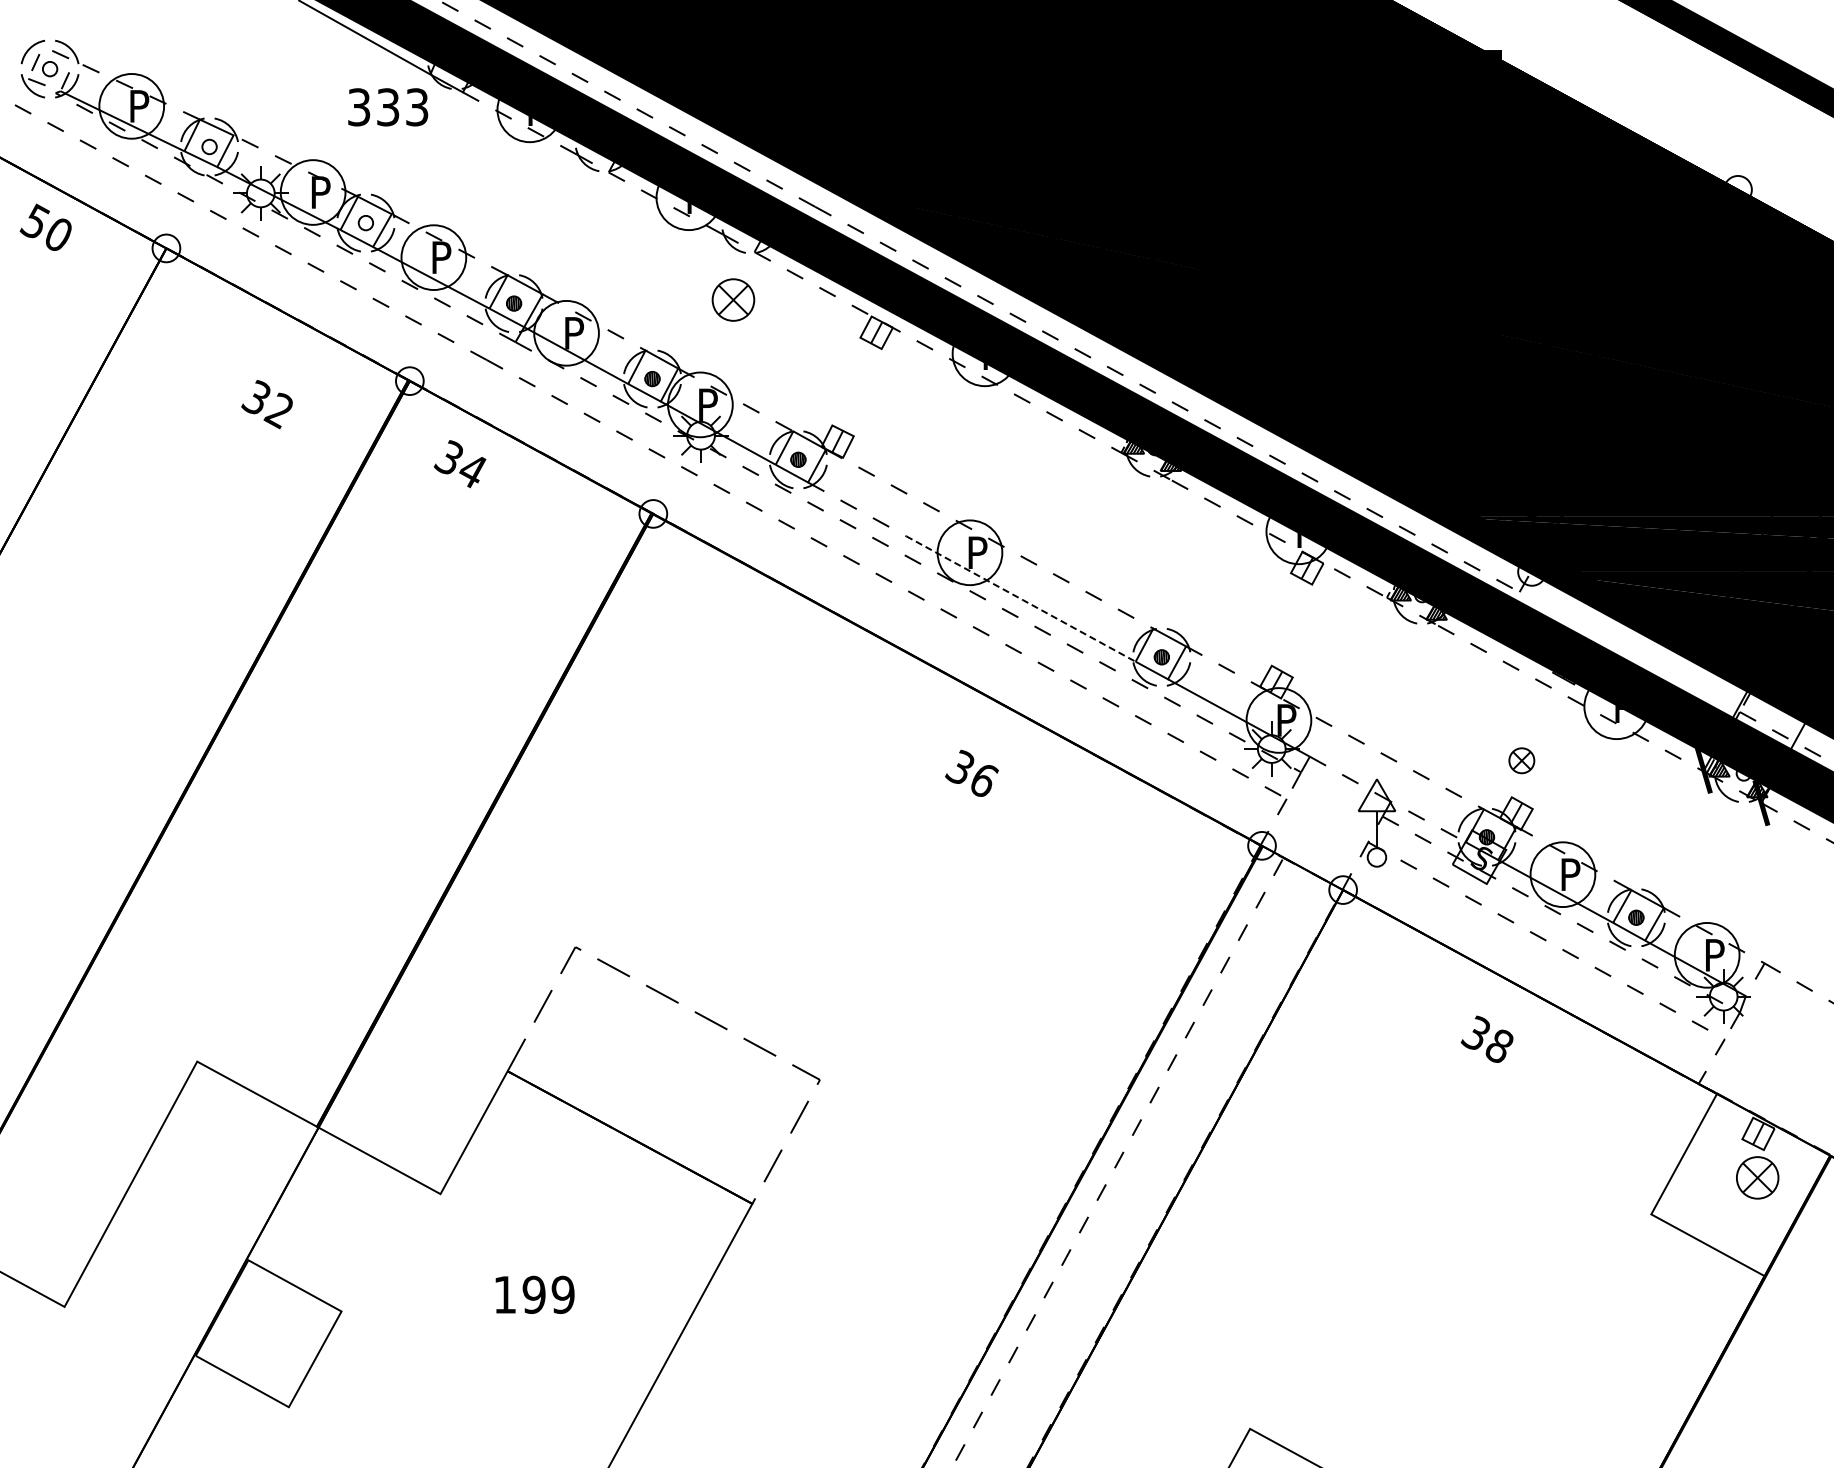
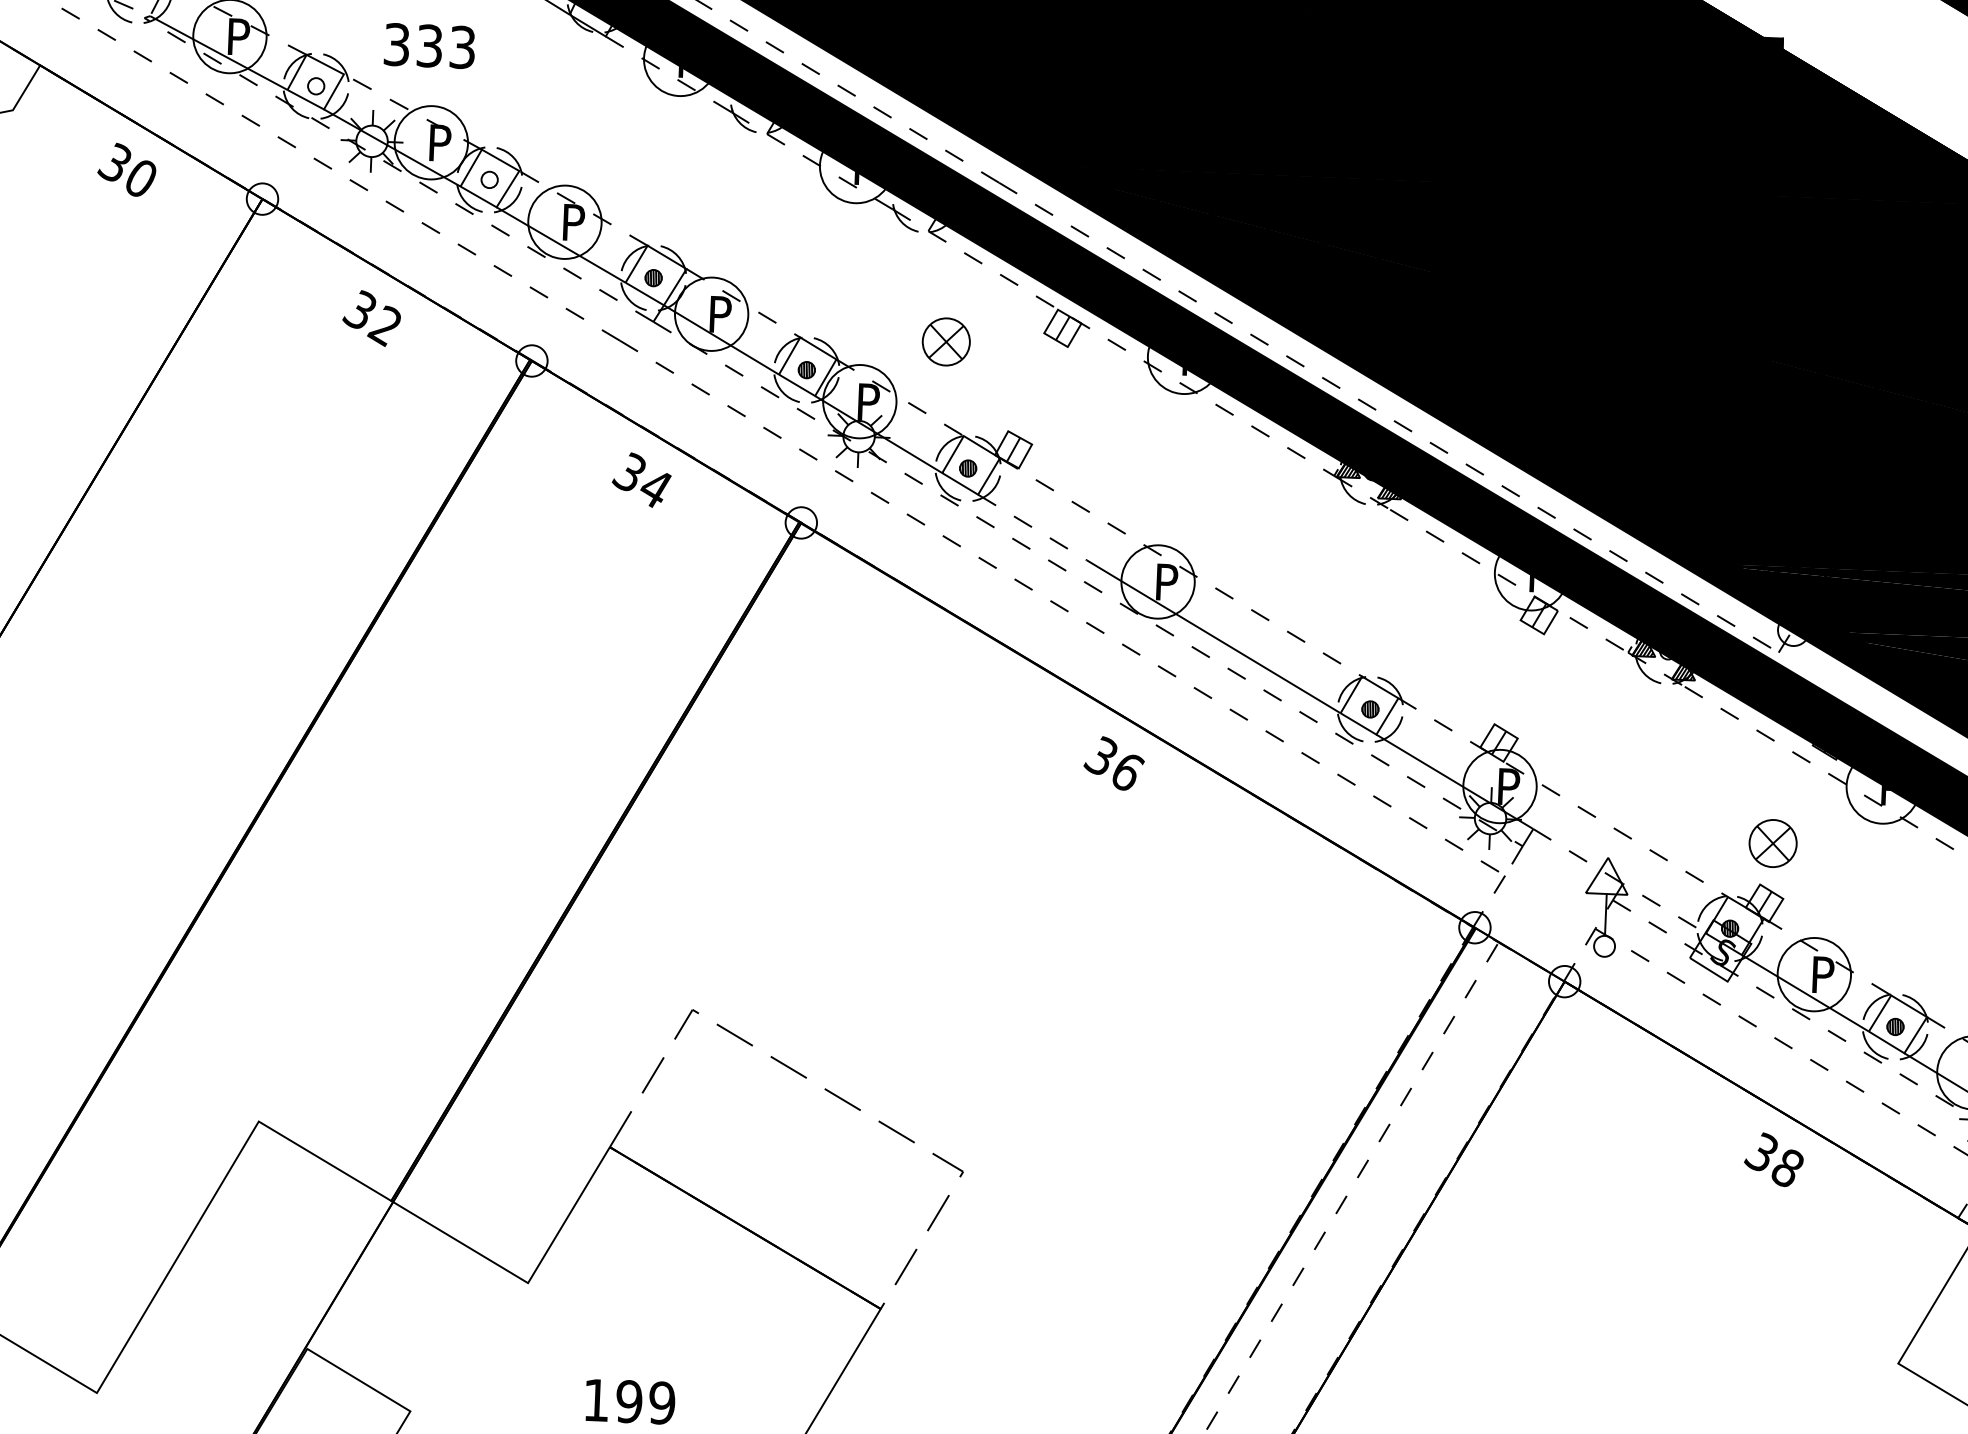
text: (388, 107) -> (430, 46), moved
text: (35, 220) -> (115, 161), 50 -> 30
part: (733, 299) -> (946, 341), moved
text: (266, 404) -> (371, 318), moved
text: (460, 464) -> (642, 480), moved
line: (1020, 599) -> (1213, 637), dashed -> solid
part: (1521, 760) -> (1772, 843), size x1.67
text: (971, 772) -> (1113, 762), moved
text: (1486, 1038) -> (1773, 1158), moved

